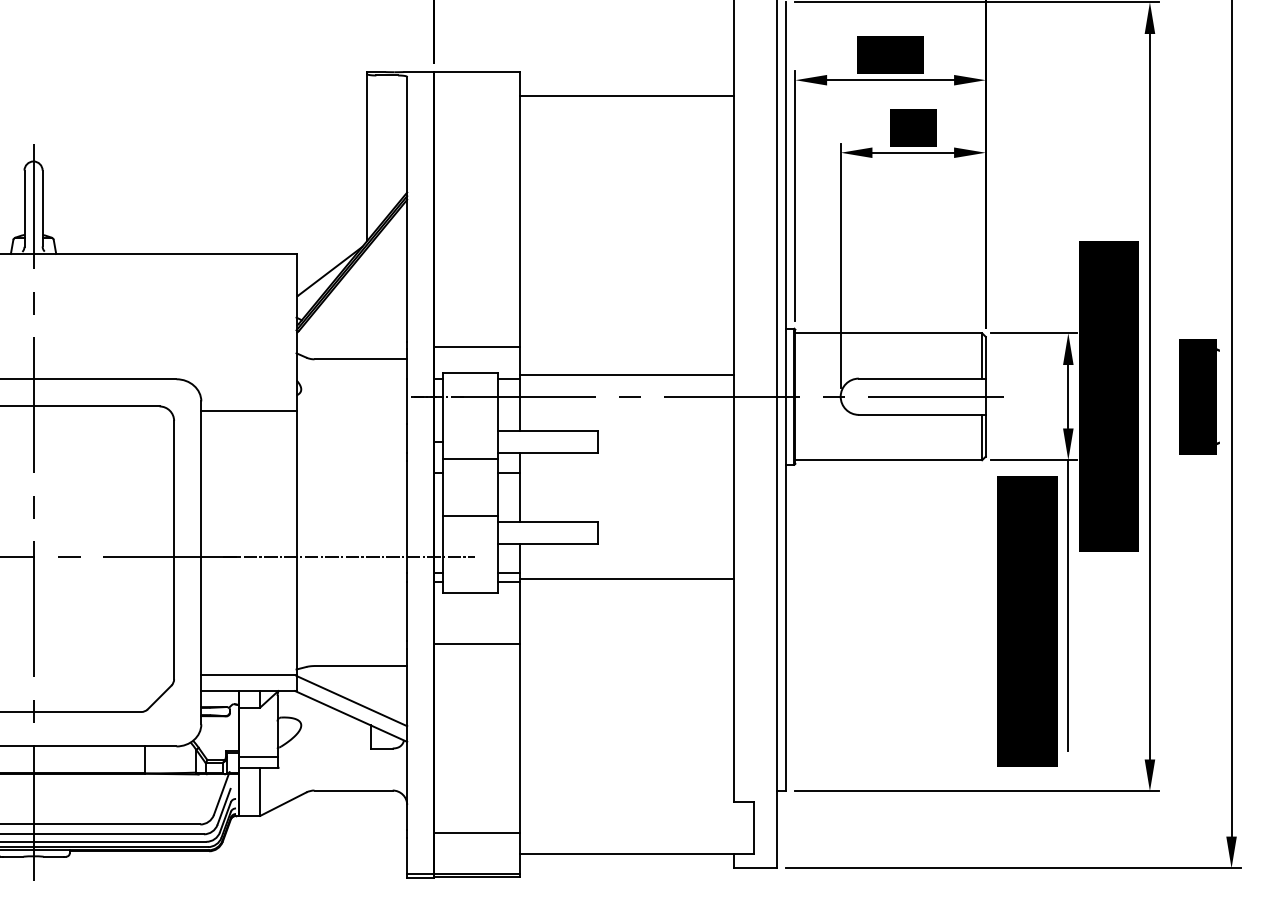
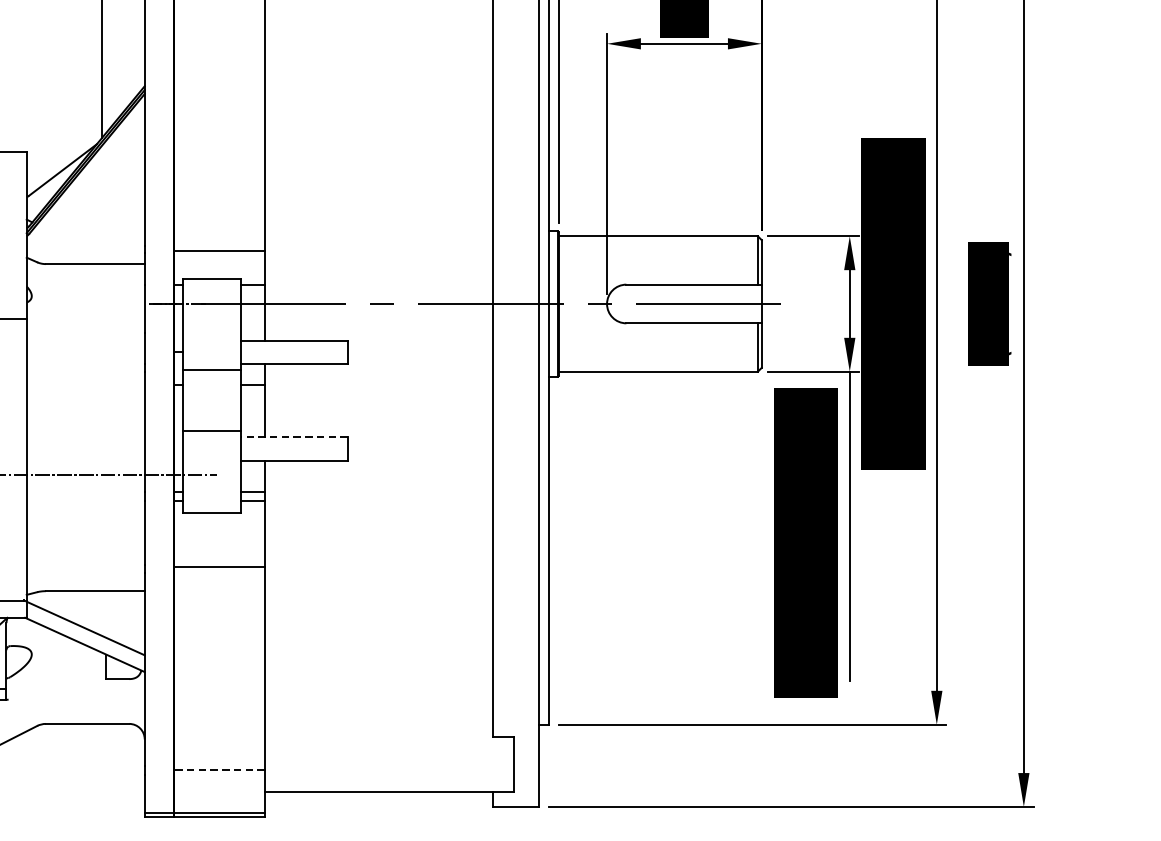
line: (626, 374) -> (378, 280), removed
line: (547, 521) -> (294, 437), solid -> dashed
line: (626, 578) -> (378, 497), removed
line: (477, 833) -> (219, 769), solid -> dashed

